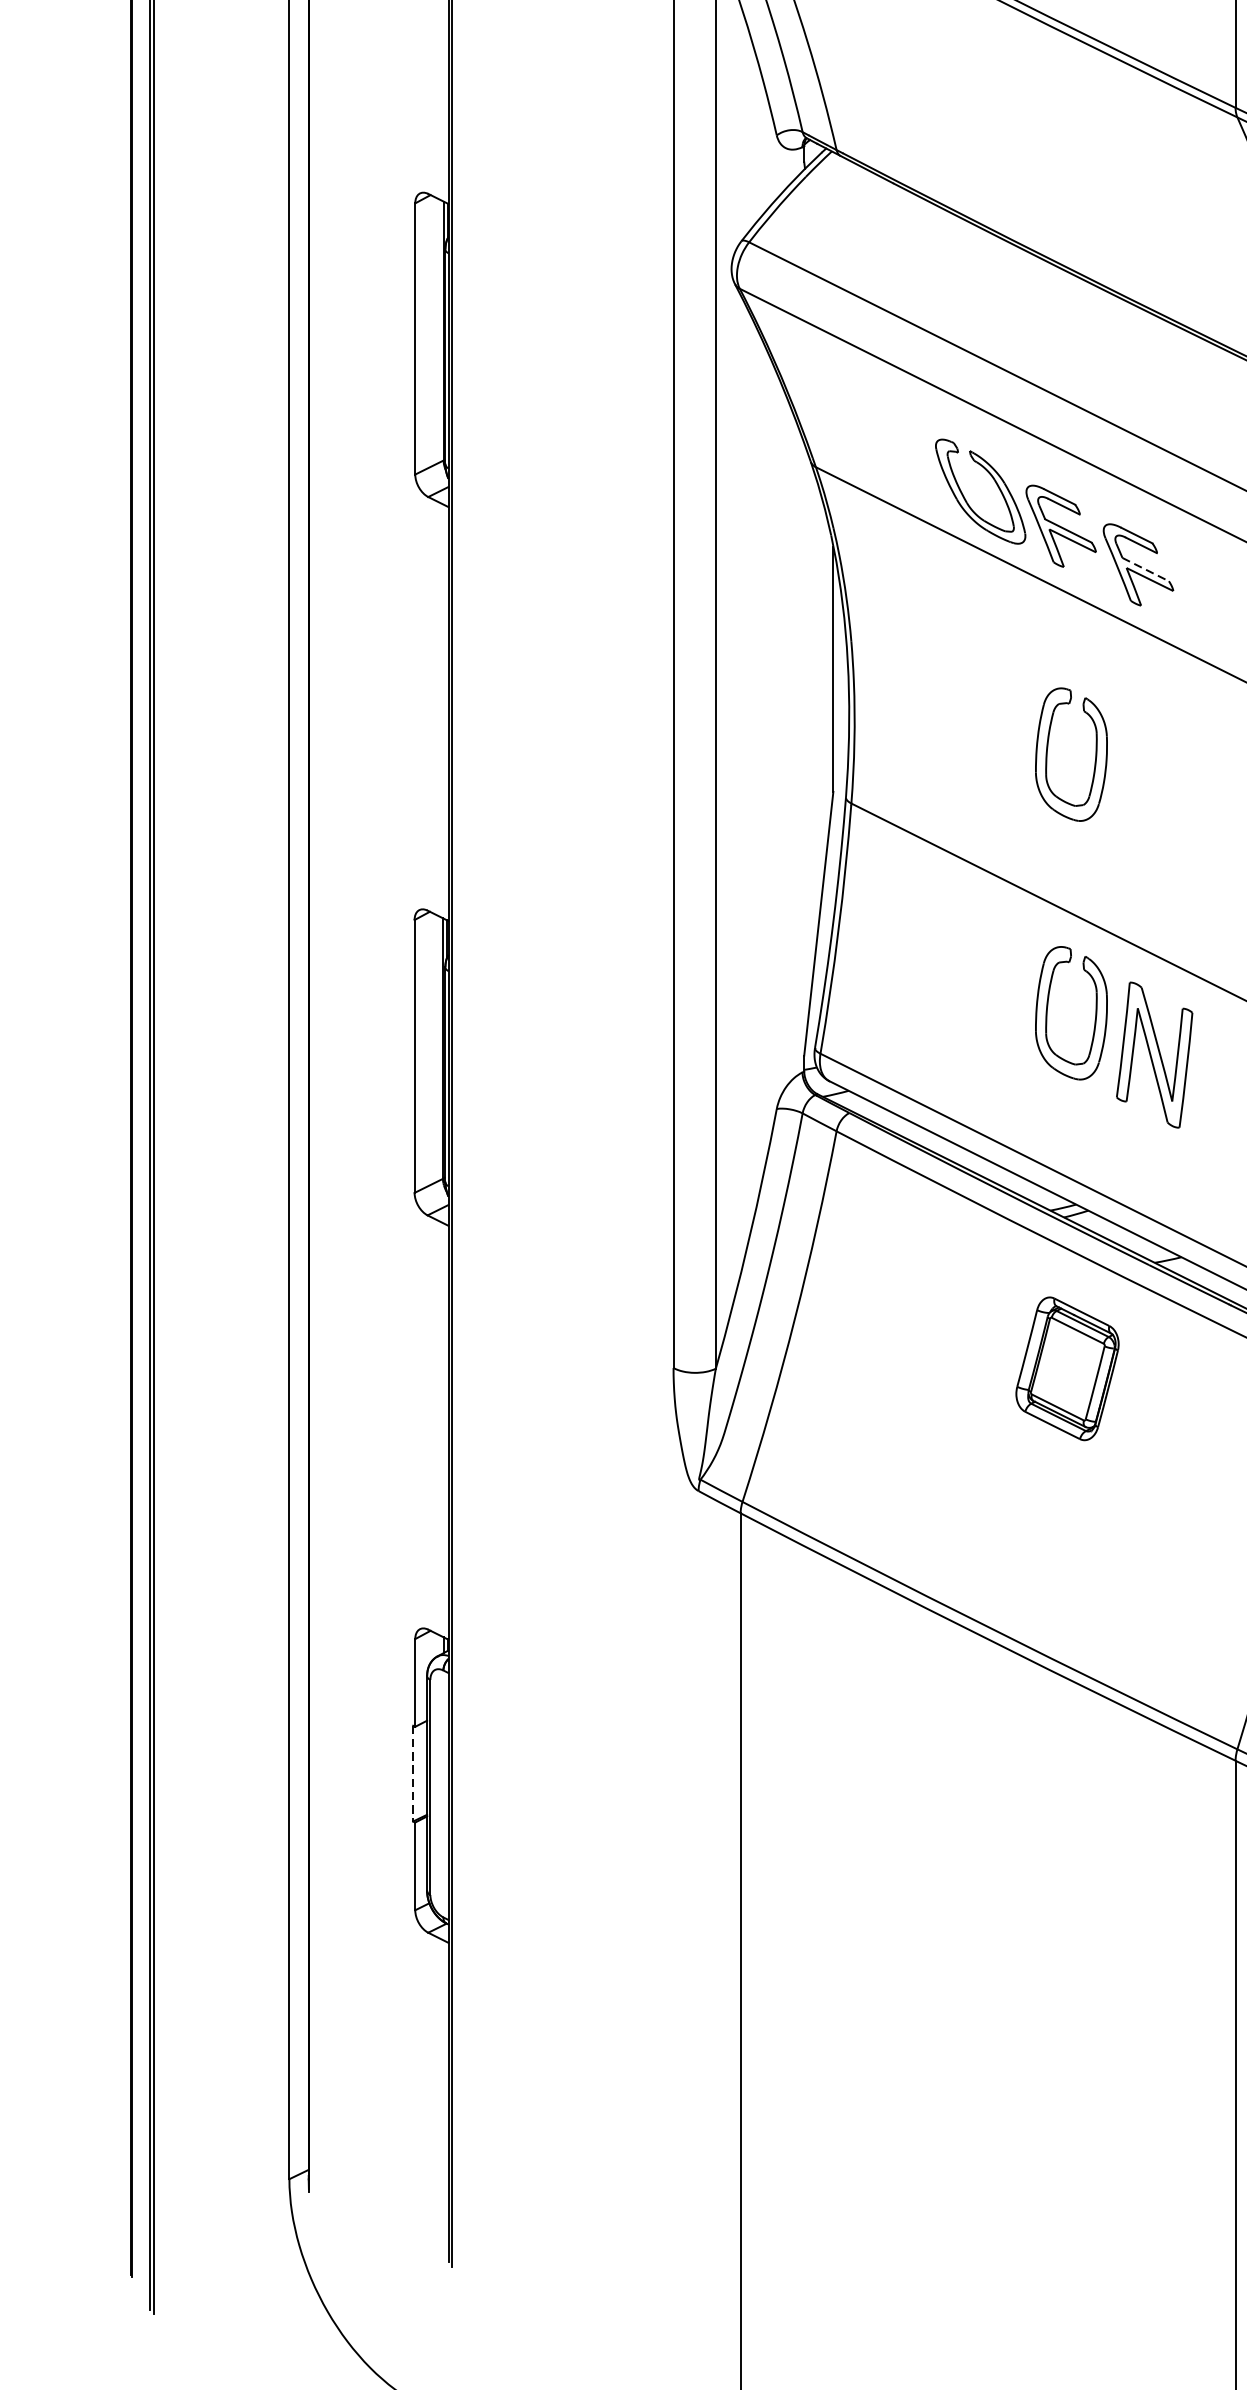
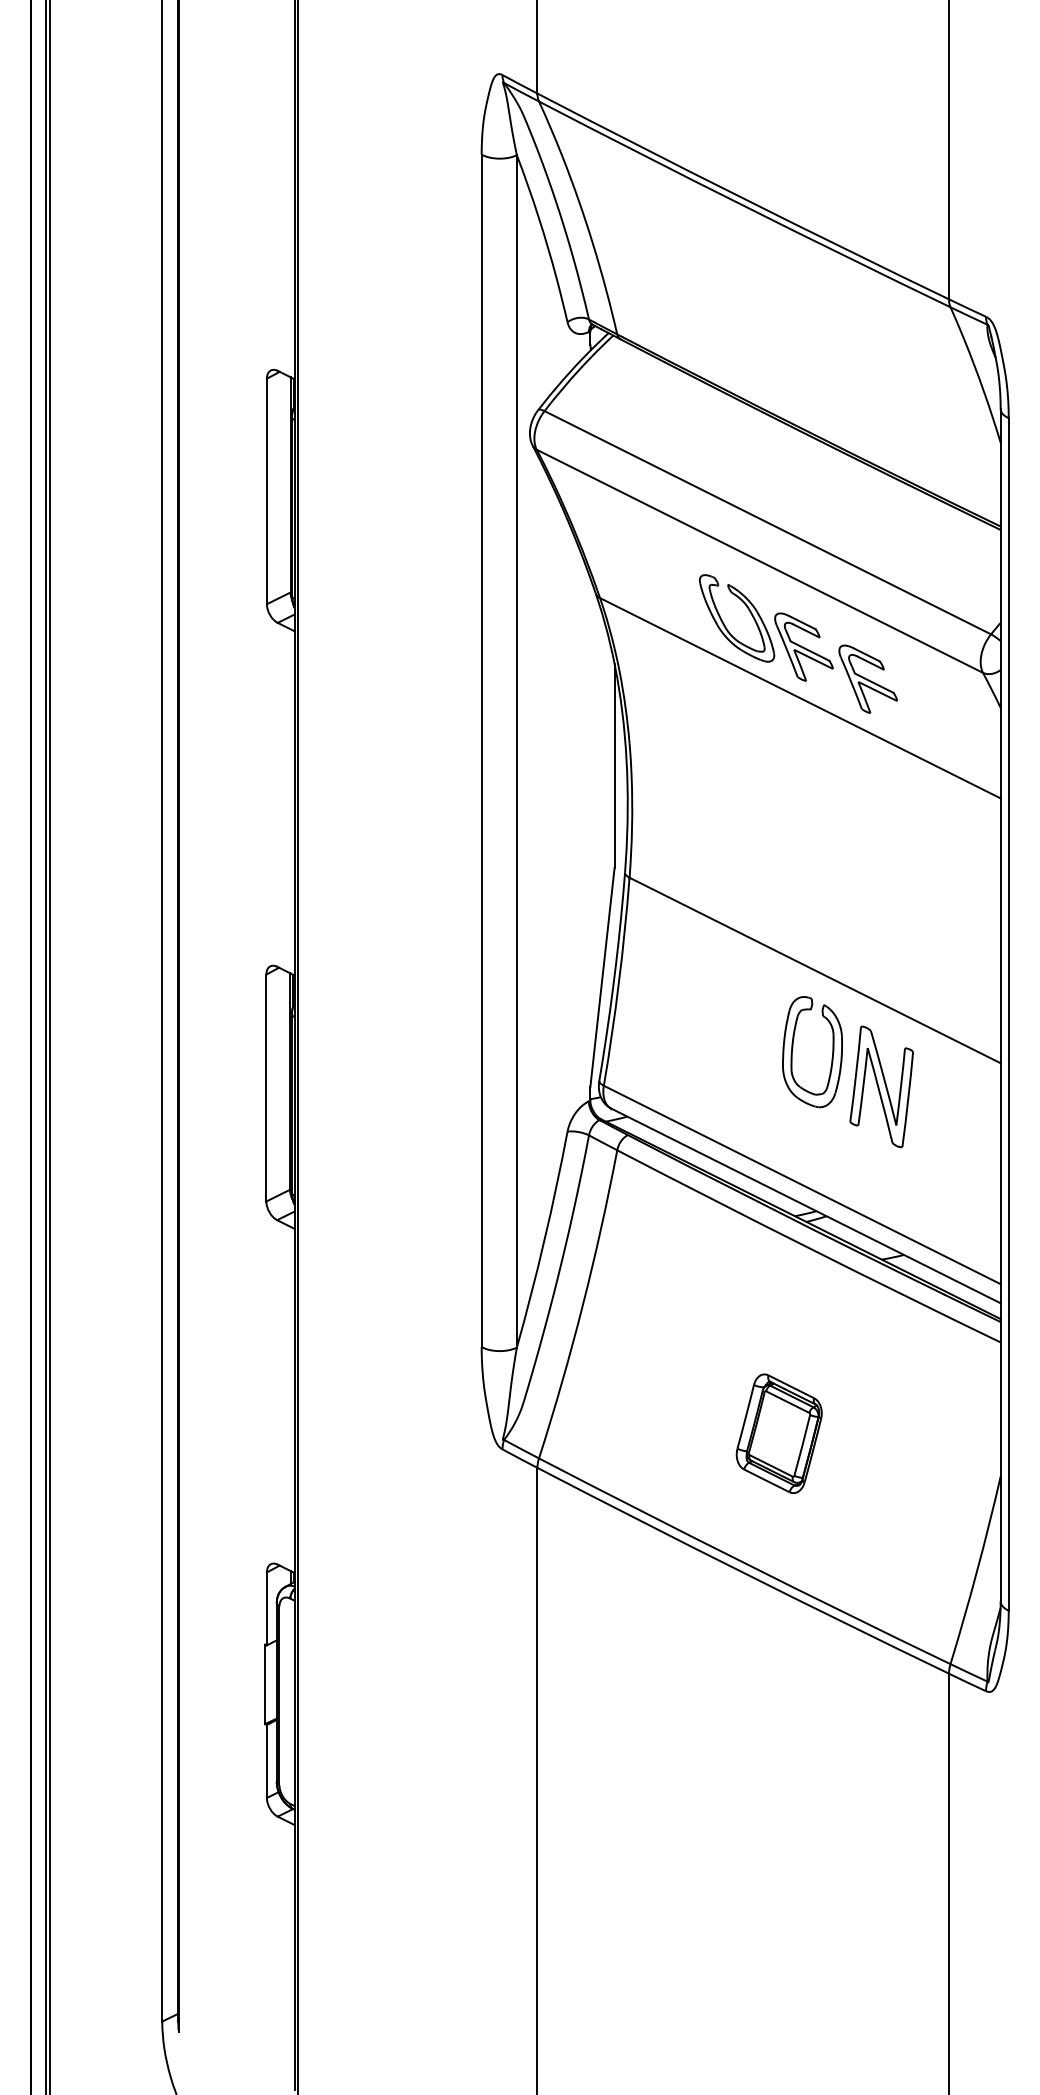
line: (1145, 569) -> (874, 683), dashed -> solid
part: (1048, 750) -> (793, 833), removed
part: (1066, 1368) -> (778, 1433), moved
line: (413, 1773) -> (265, 1684), dashed -> solid

